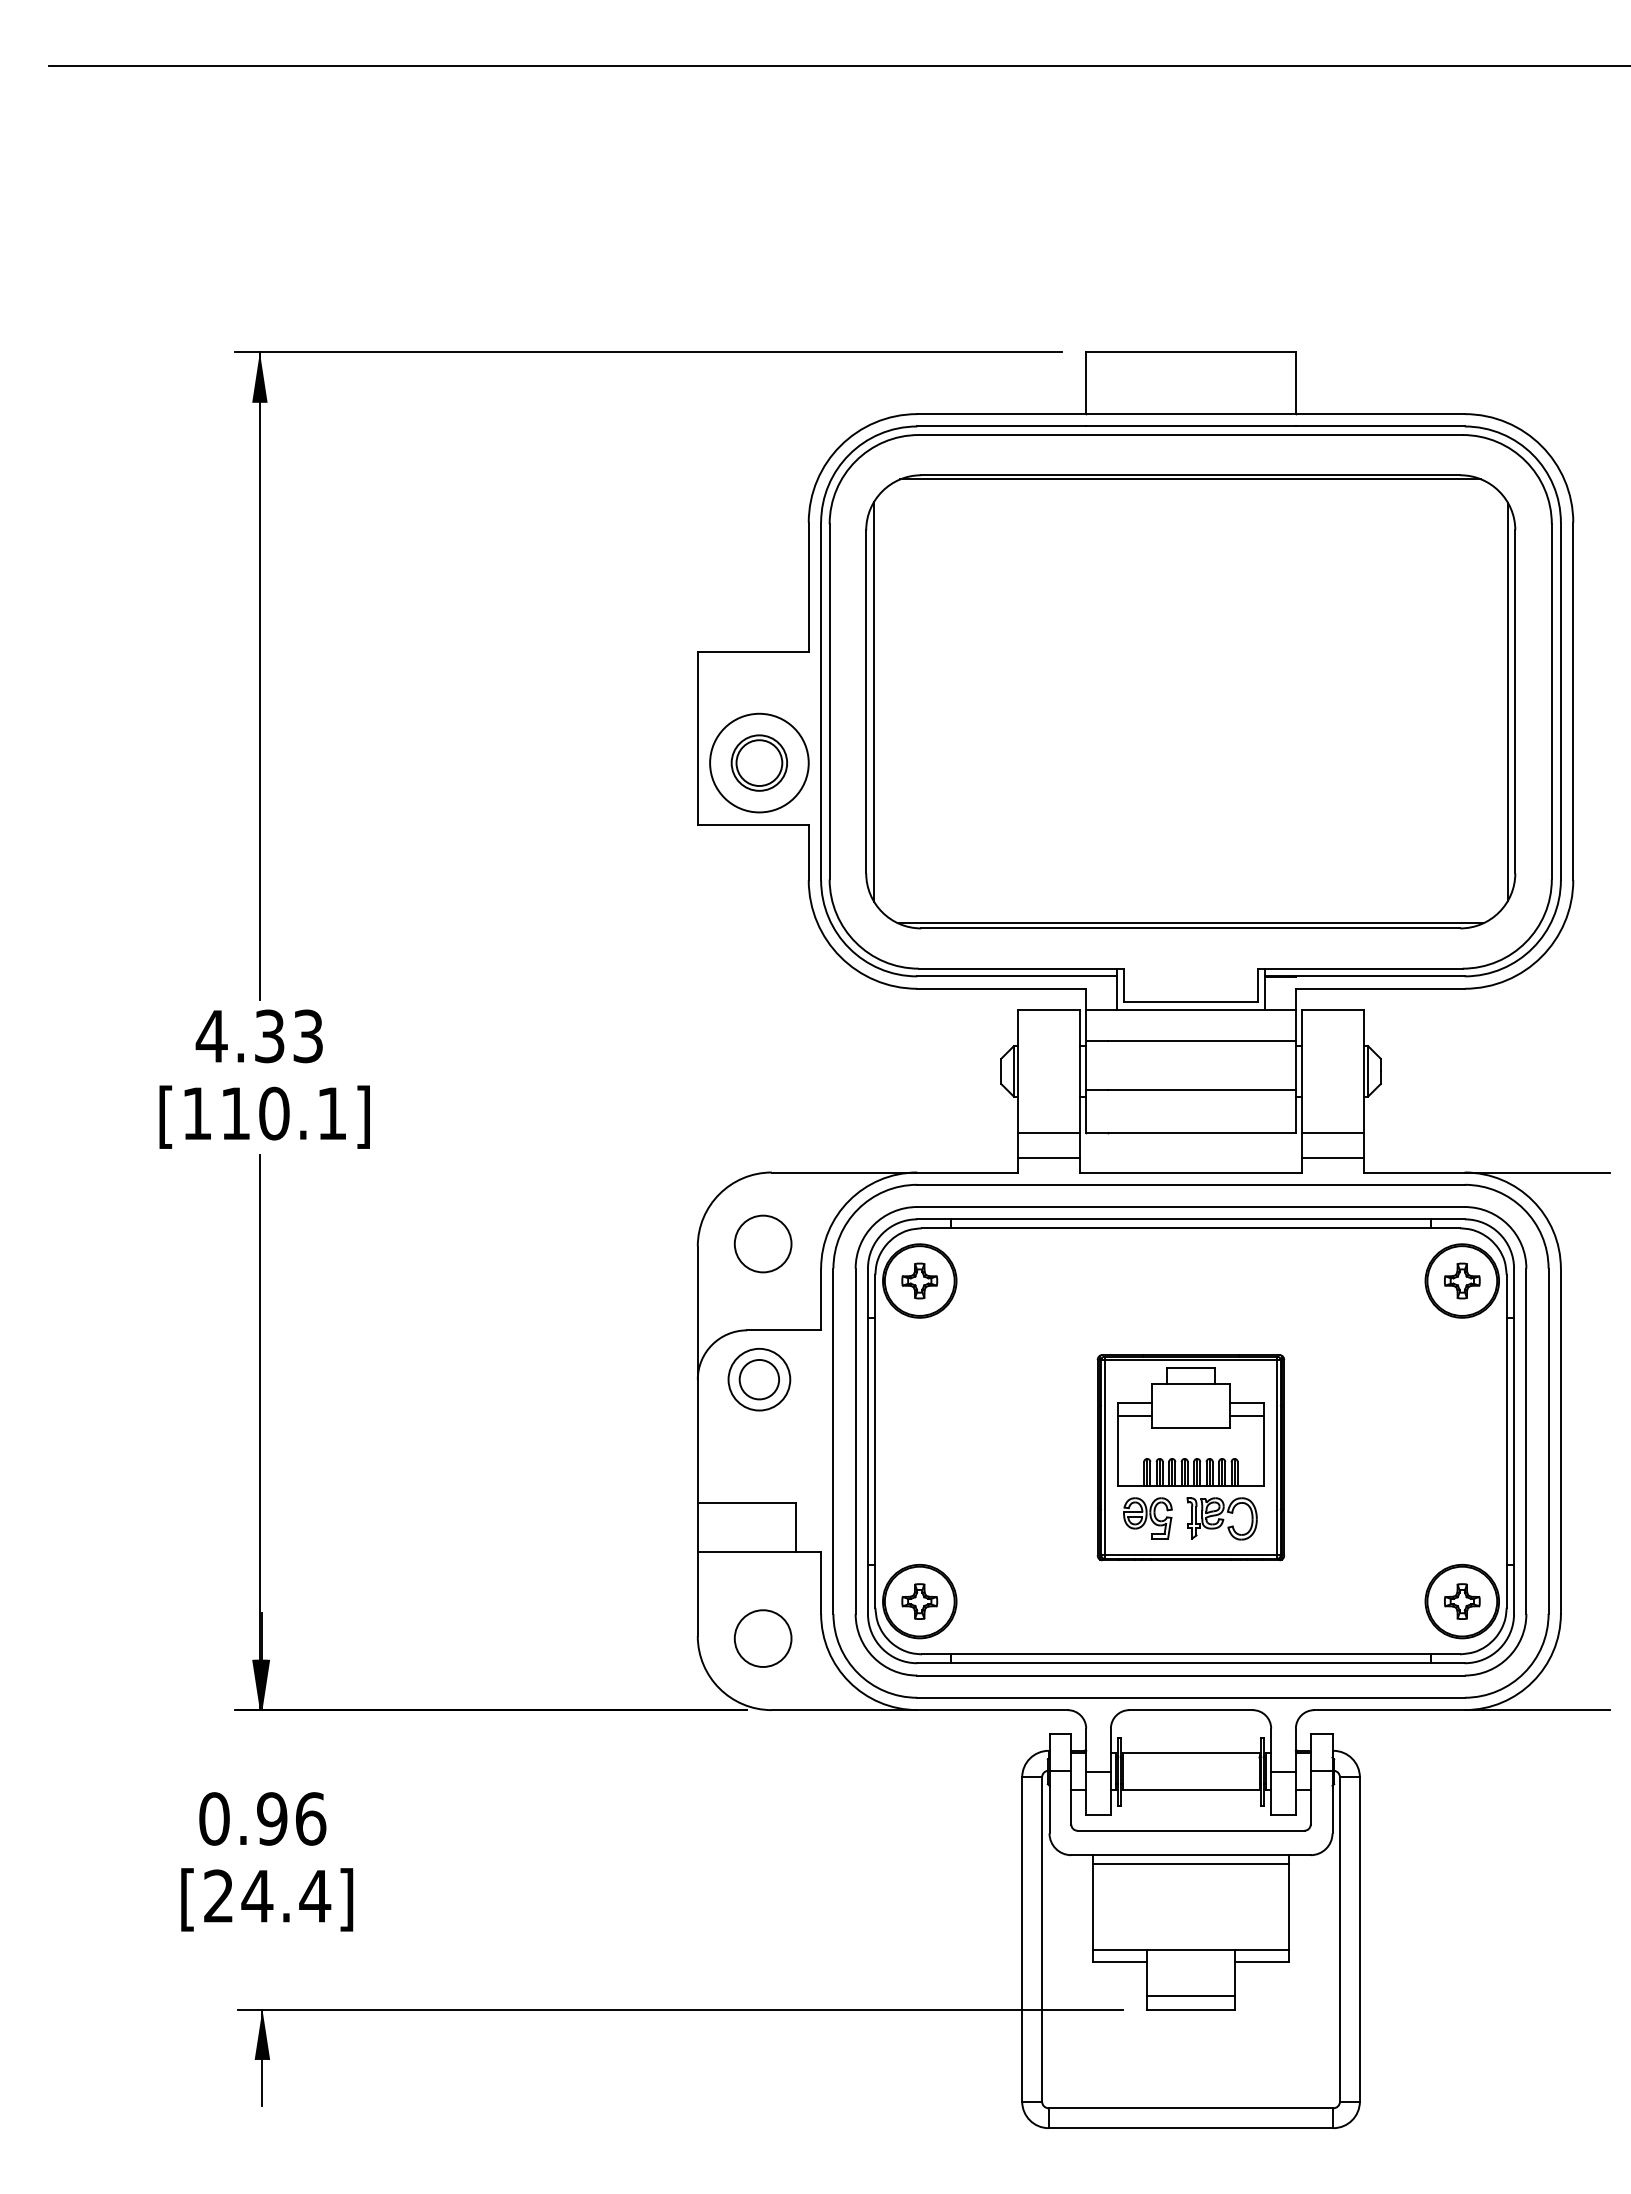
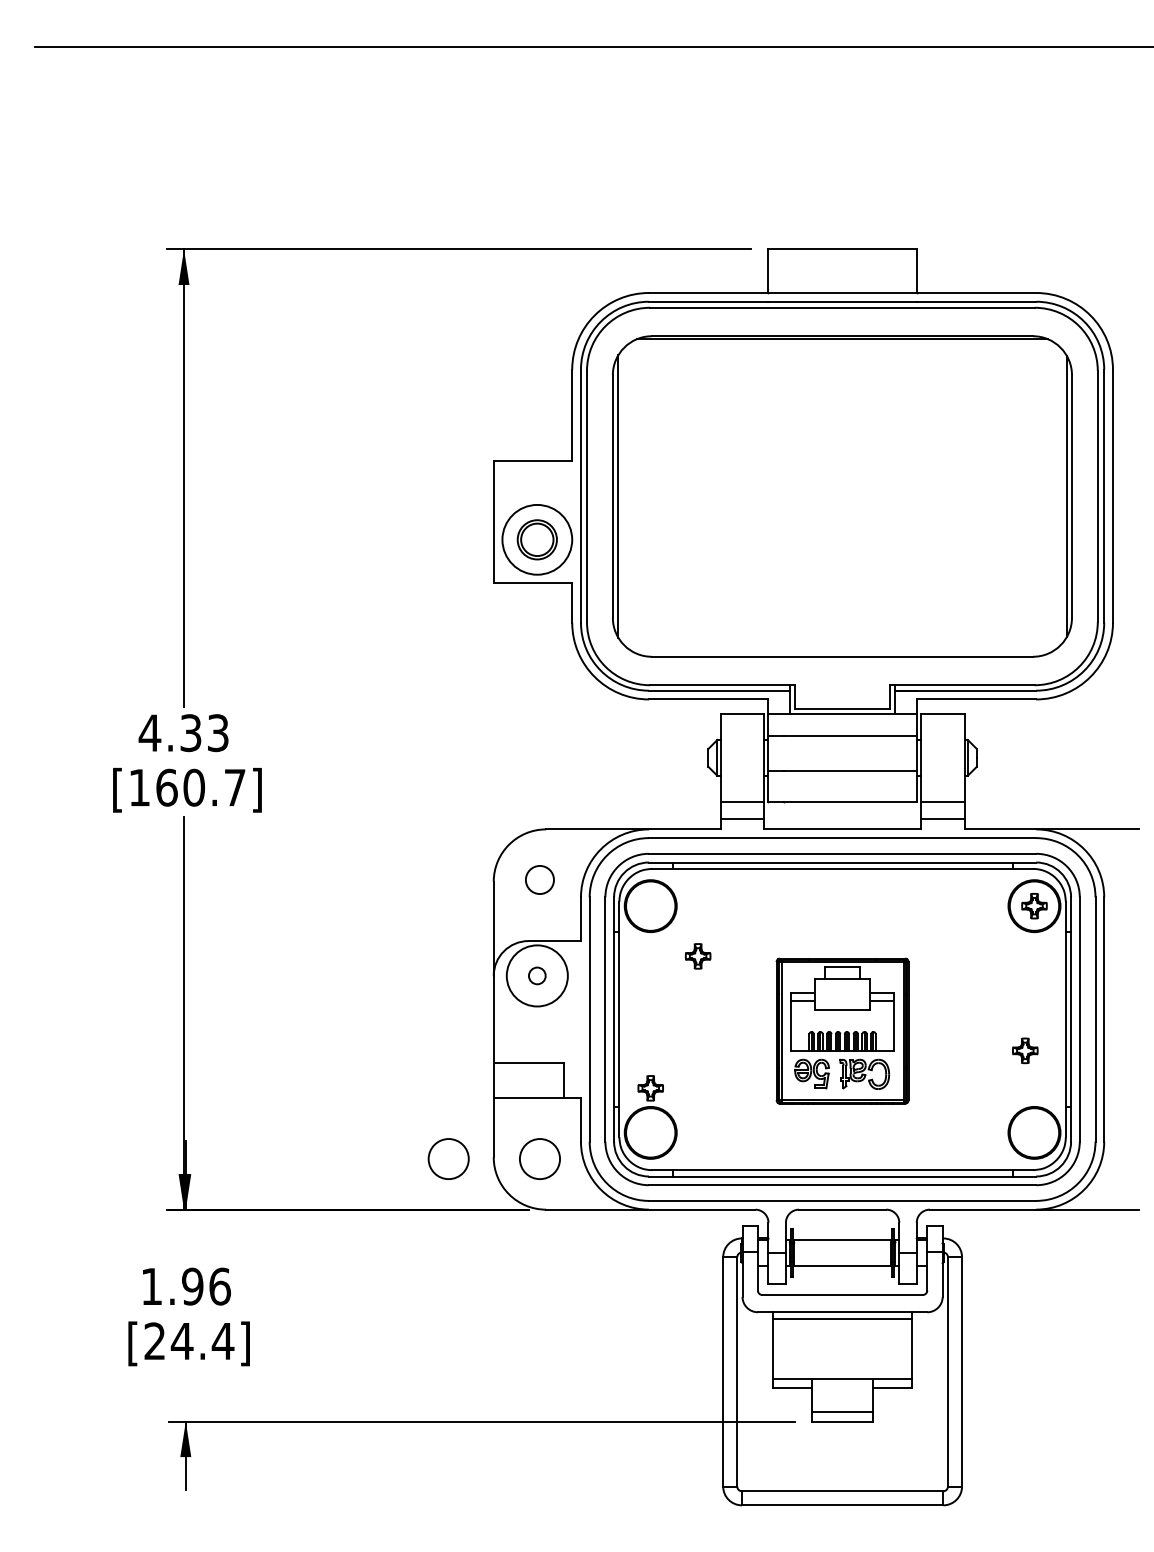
line: (1190, 923) -> (842, 653), removed
text: (283, 1113) -> (200, 787), [110.1] -> [160.7]
circle: (762, 1243) -> (539, 879), size x0.7
part: (919, 1280) -> (697, 956), moved
circle: (759, 1379) -> (537, 975), size x0.6
circle: (759, 1379) -> (537, 975), size x1.4
part: (919, 1601) -> (650, 1088), moved
part: (1462, 1601) -> (1025, 1050), moved
circle: (633, 1638) -> (448, 1159), added
text: (214, 1818) -> (151, 1286), 0.96 -> 1.96

